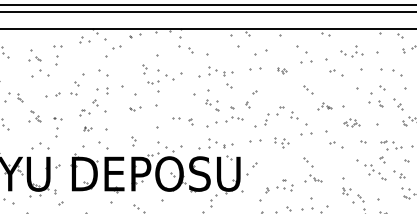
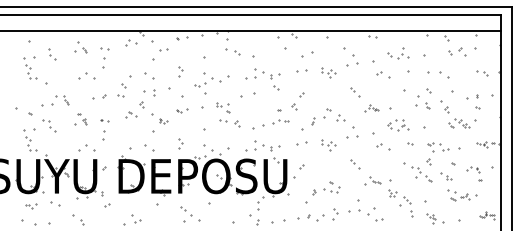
part: (33, 56) -> (80, 47), moved
part: (144, 69) -> (180, 71), moved
part: (281, 70) -> (328, 72), size x1.67
part: (212, 105) -> (223, 107), moved
part: (266, 119) -> (313, 121), size x0.62
part: (351, 123) -> (398, 125), size x1.43
part: (87, 129) -> (163, 121), moved
part: (312, 178) -> (372, 180), moved

